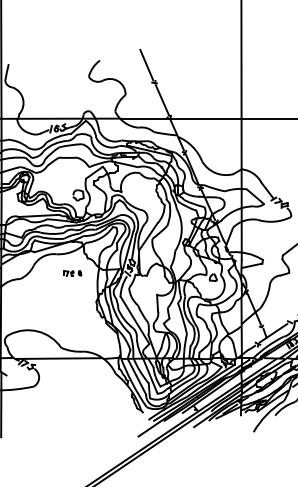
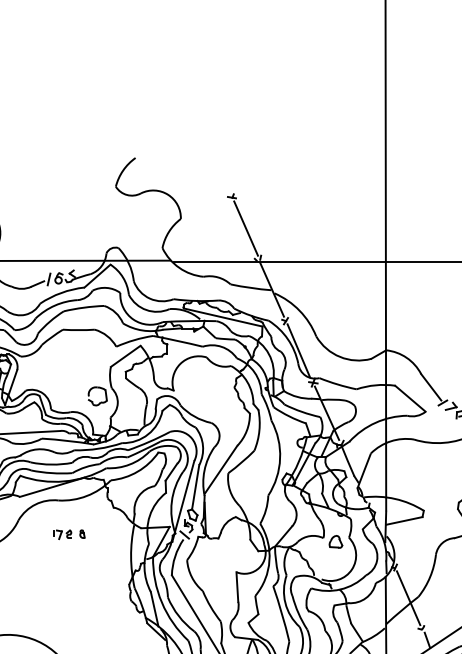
line: (146, 64) -> (217, 164), removed
part: (72, 273) -> (69, 534), moved

